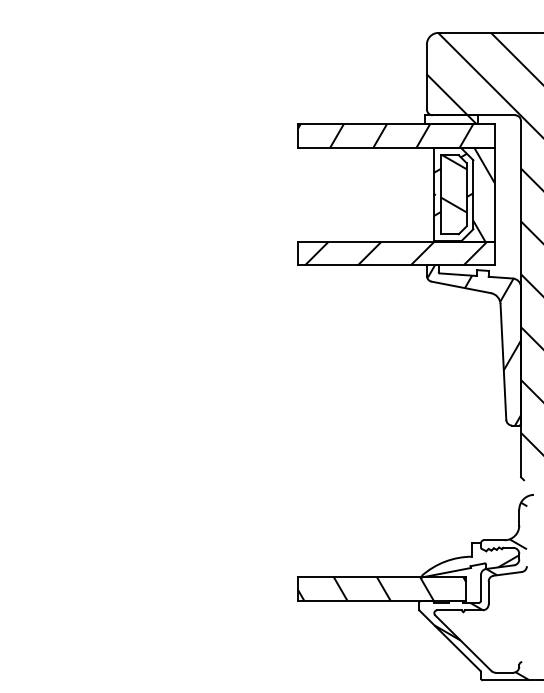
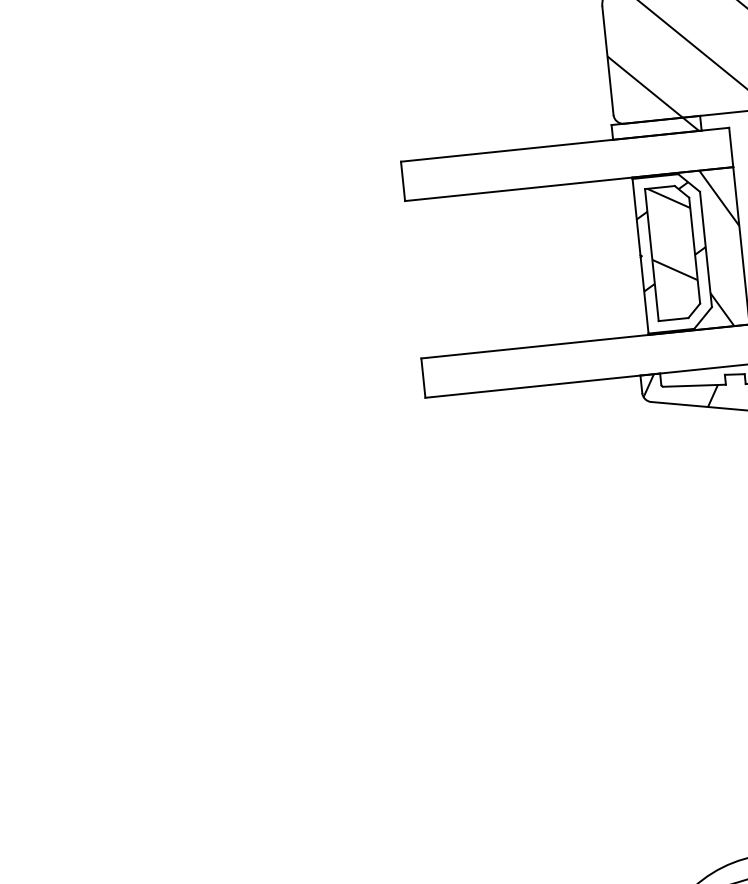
hatch: (385, 135) -> (548, 165), removed
hatch: (396, 253) -> (587, 360), removed

